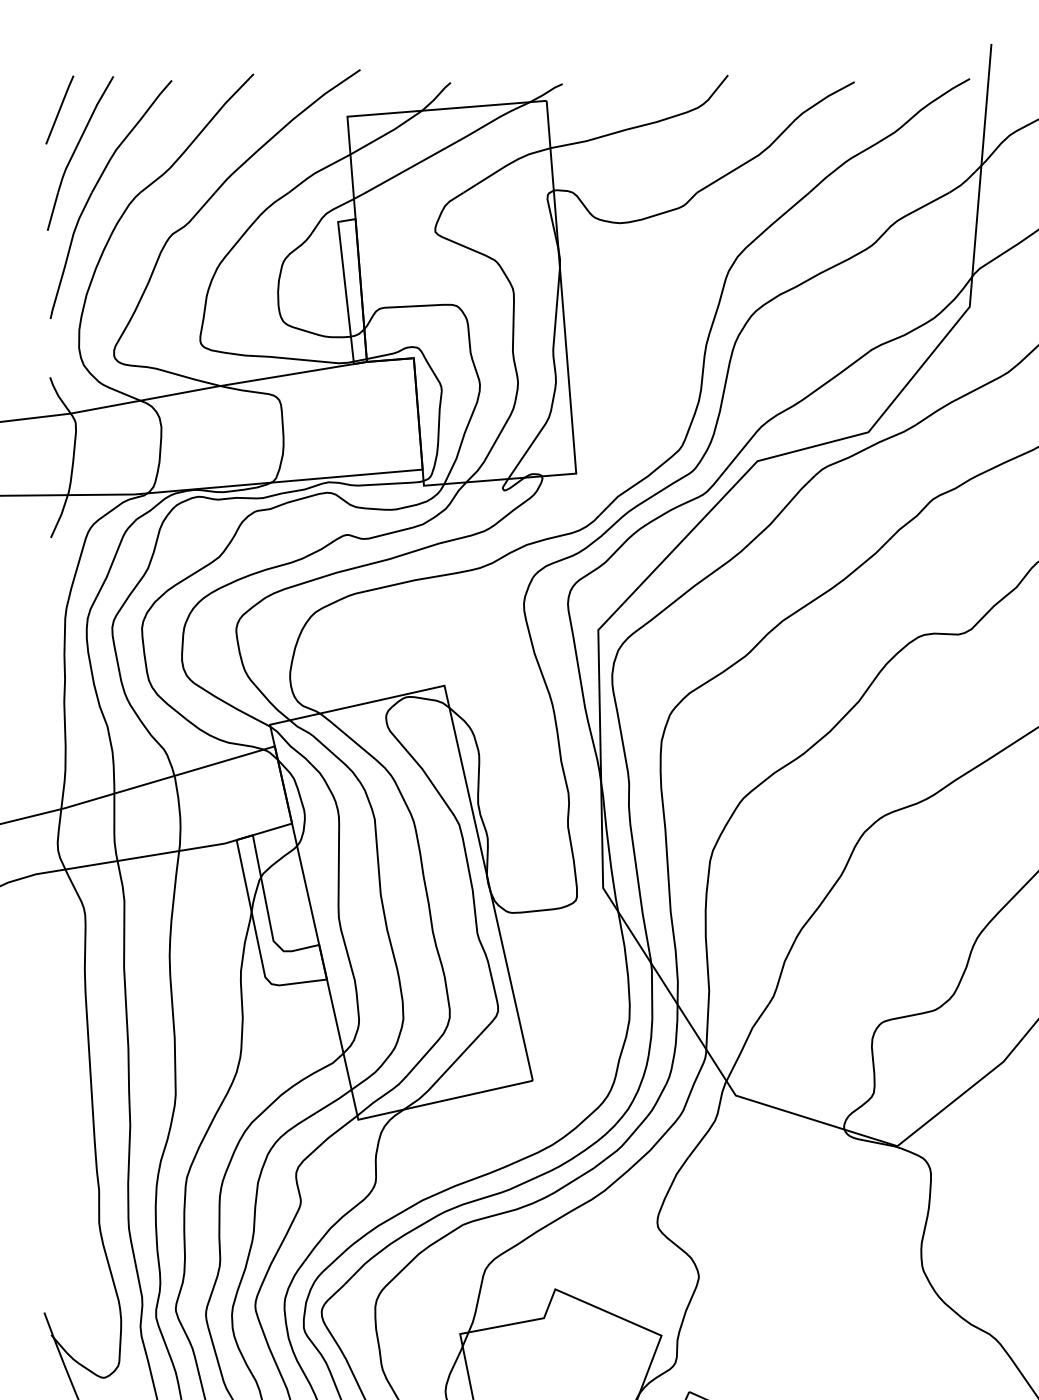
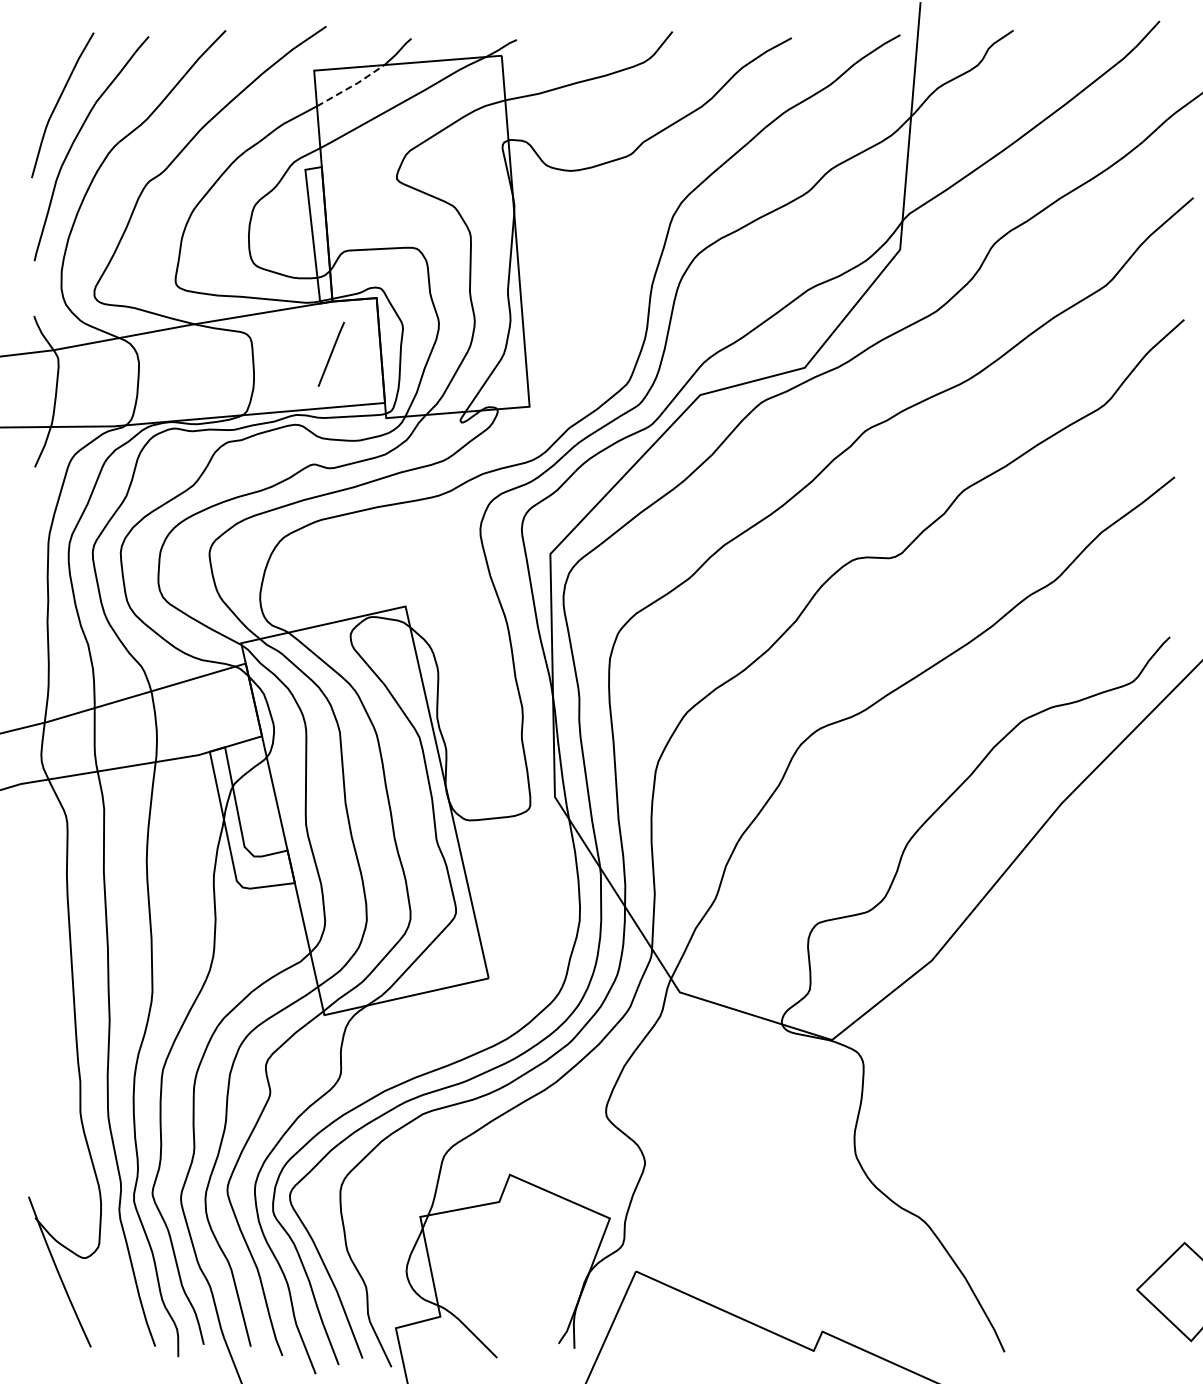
line: (58, 109) -> (330, 353), moved
line: (388, 132) -> (352, 85), solid -> dashed

